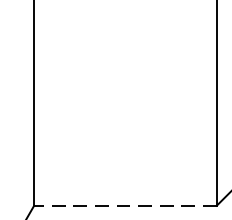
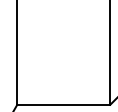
line: (124, 205) -> (63, 104), dashed -> solid

